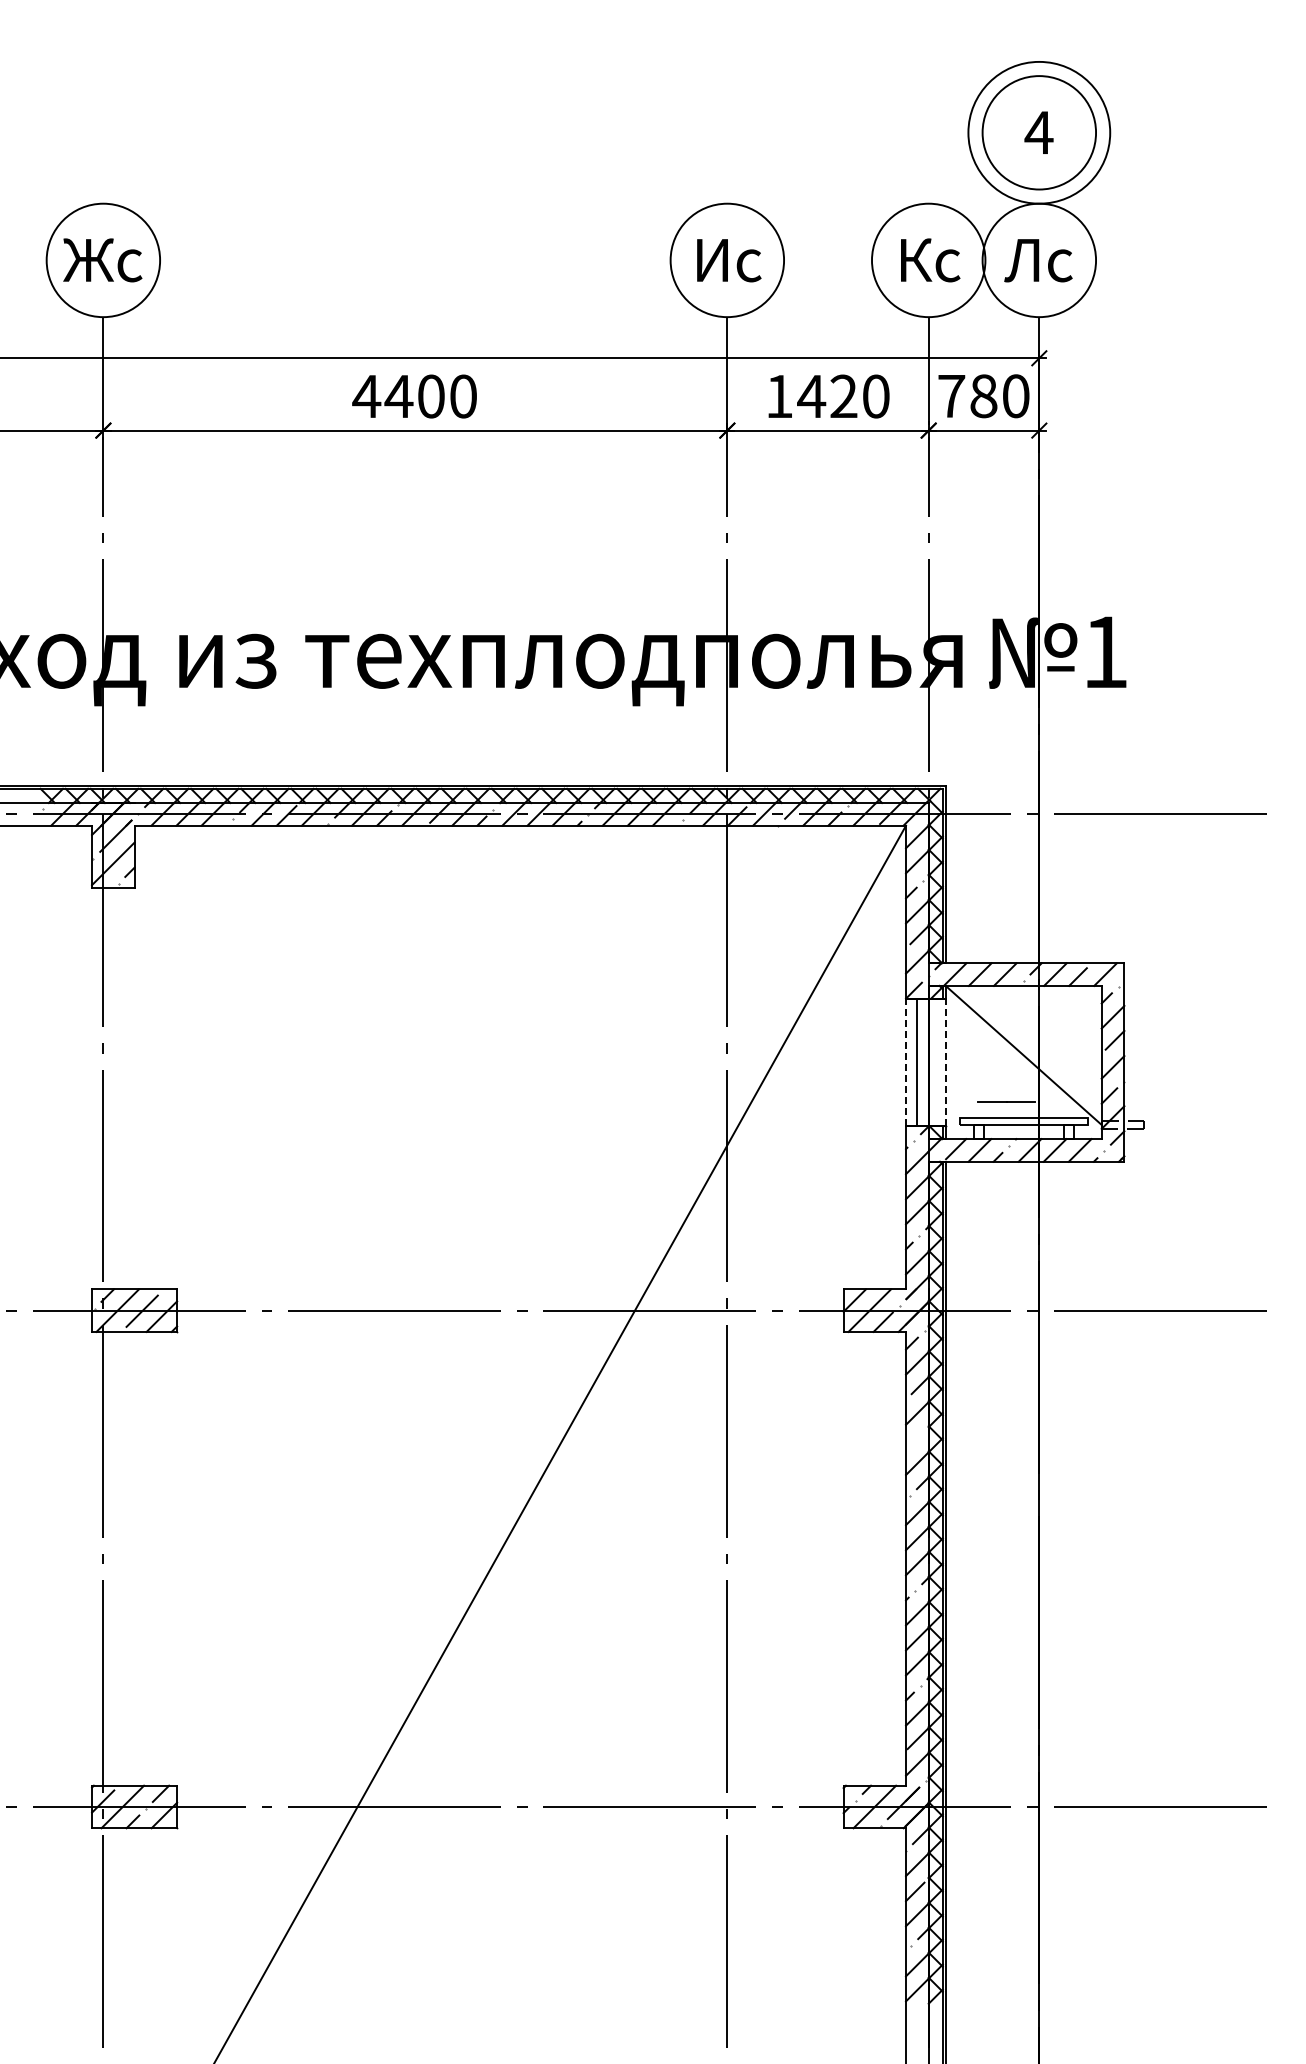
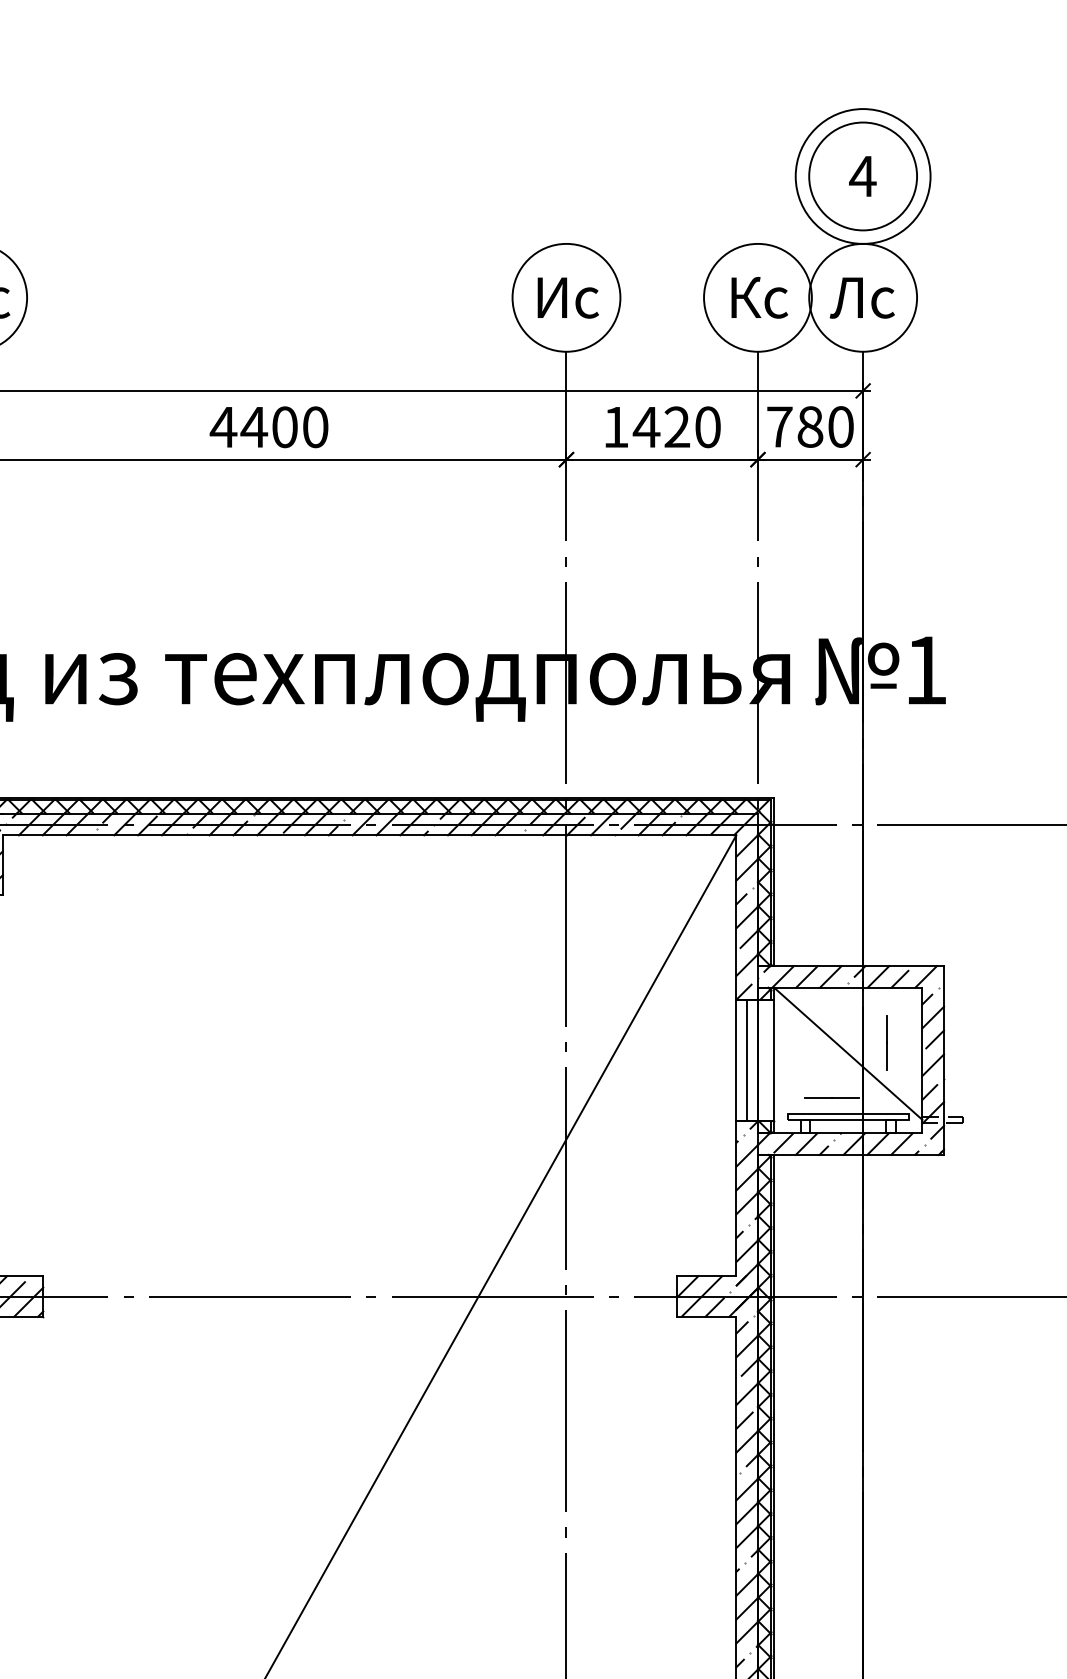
line: (1063, 1044) -> (886, 1043), added
line: (906, 1062) -> (736, 1060), dashed -> solid
line: (945, 1062) -> (773, 1060), dashed -> solid
line: (914, 1440) -> (744, 1419), added

